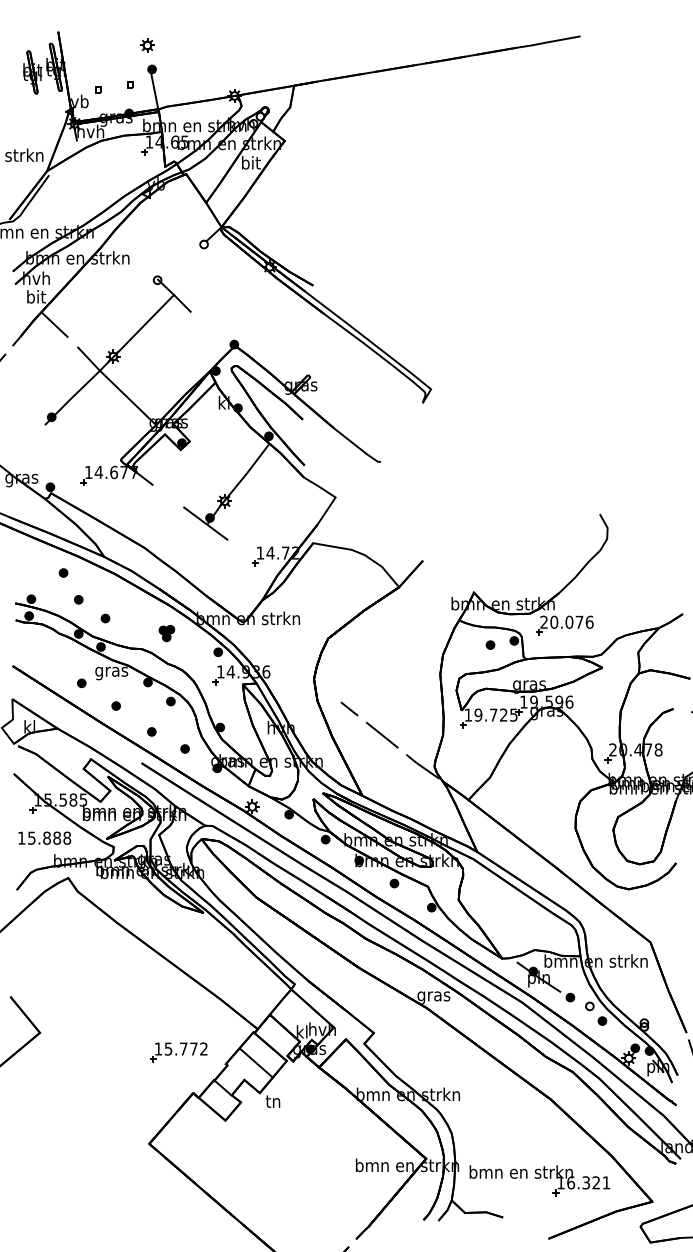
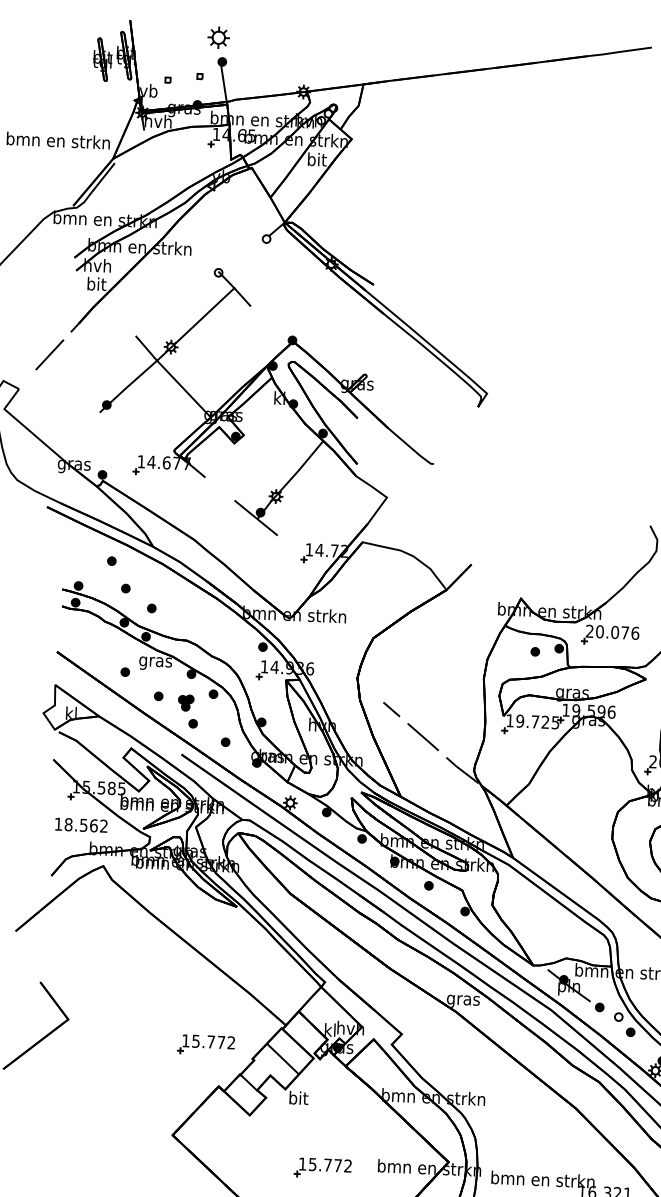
part: (147, 45) -> (218, 37), size x1.6
line: (54, 324) -> (113, 312), removed
part: (166, 633) -> (185, 703), moved
text: (49, 837) -> (86, 824), 15.888 -> 18.562
text: (273, 1101) -> (298, 1098), tn -> bit
part: (300, 1170) -> (322, 1168), added

